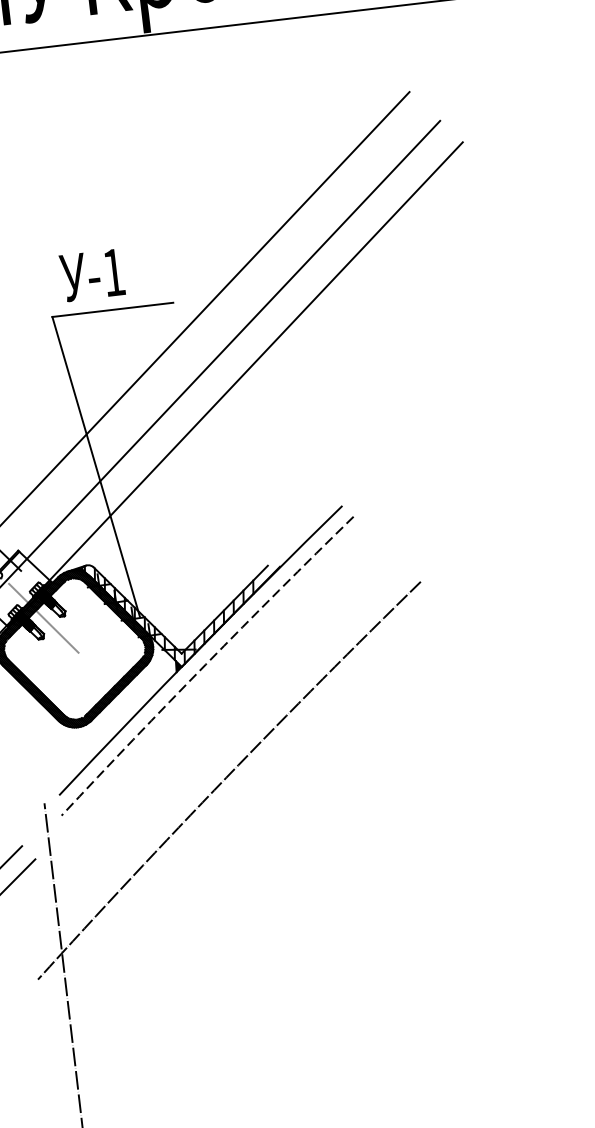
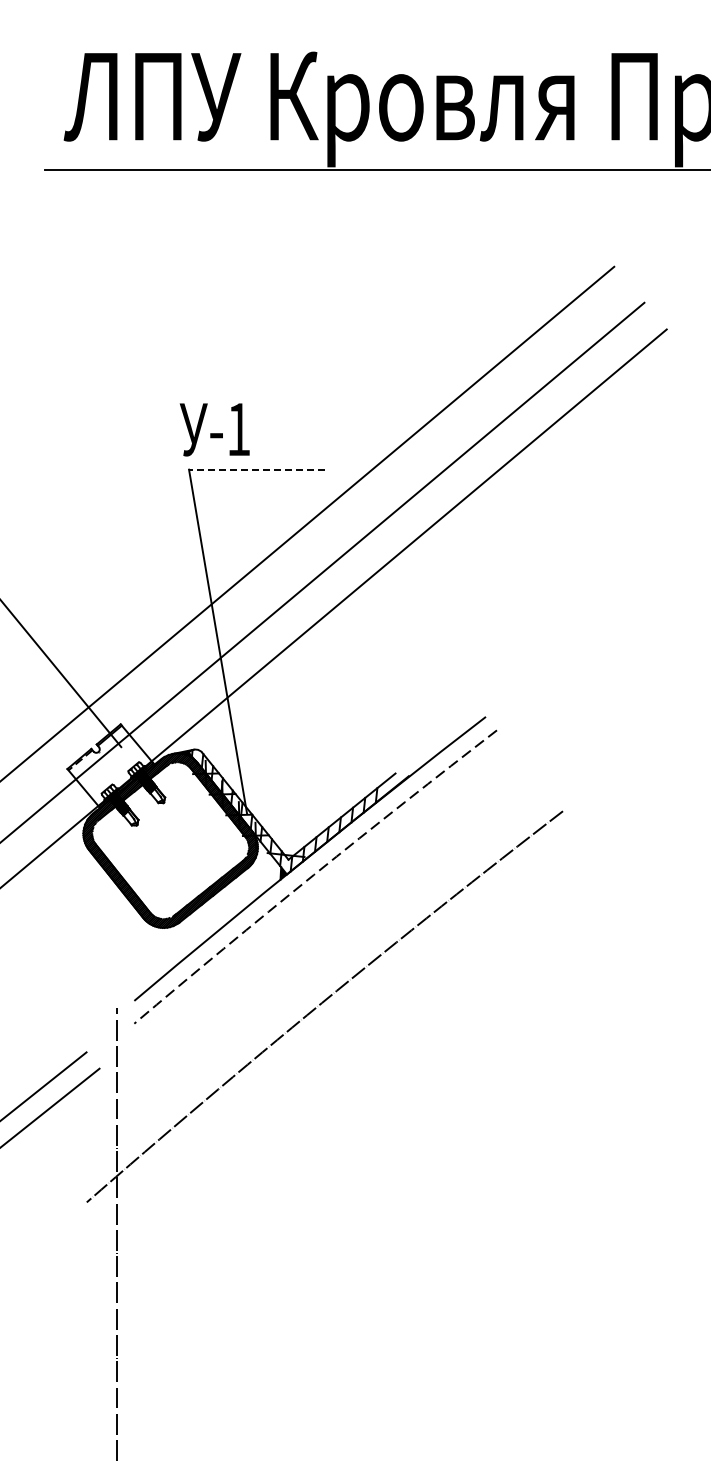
text: (92, 275) -> (214, 429), moved
line: (112, 309) -> (256, 469), solid -> dashed
line: (43, 618) -> (139, 802), removed

